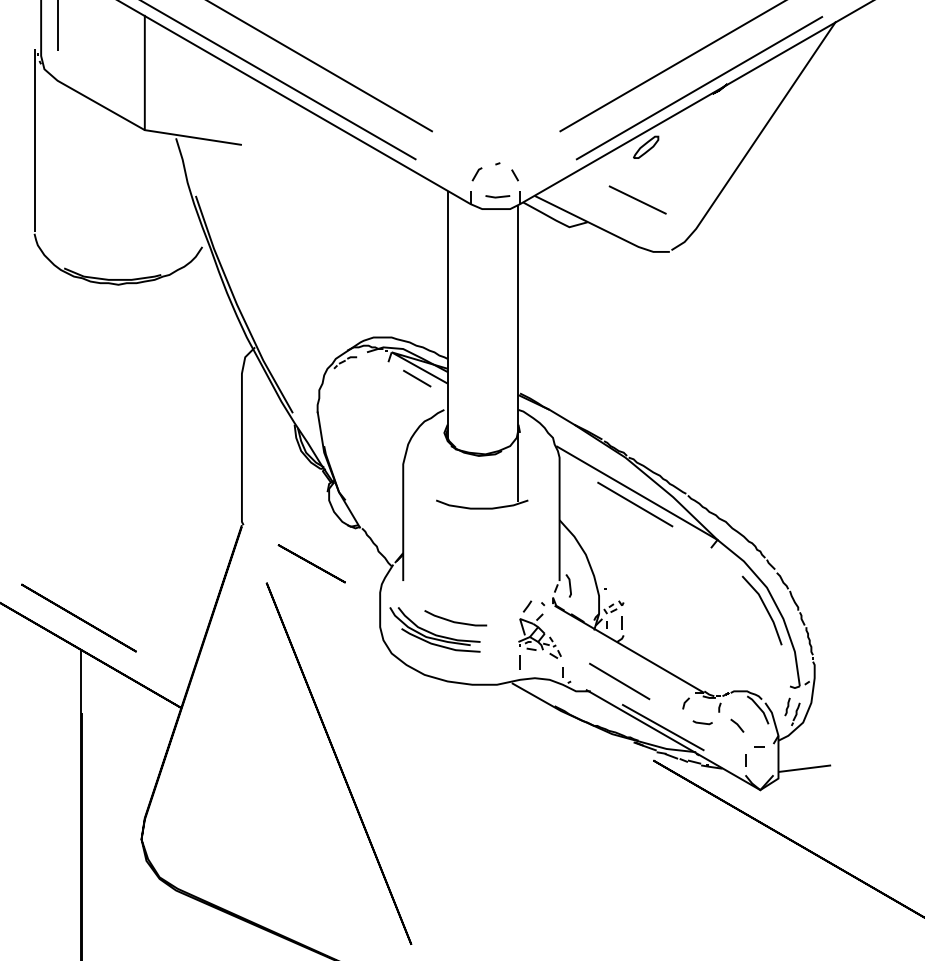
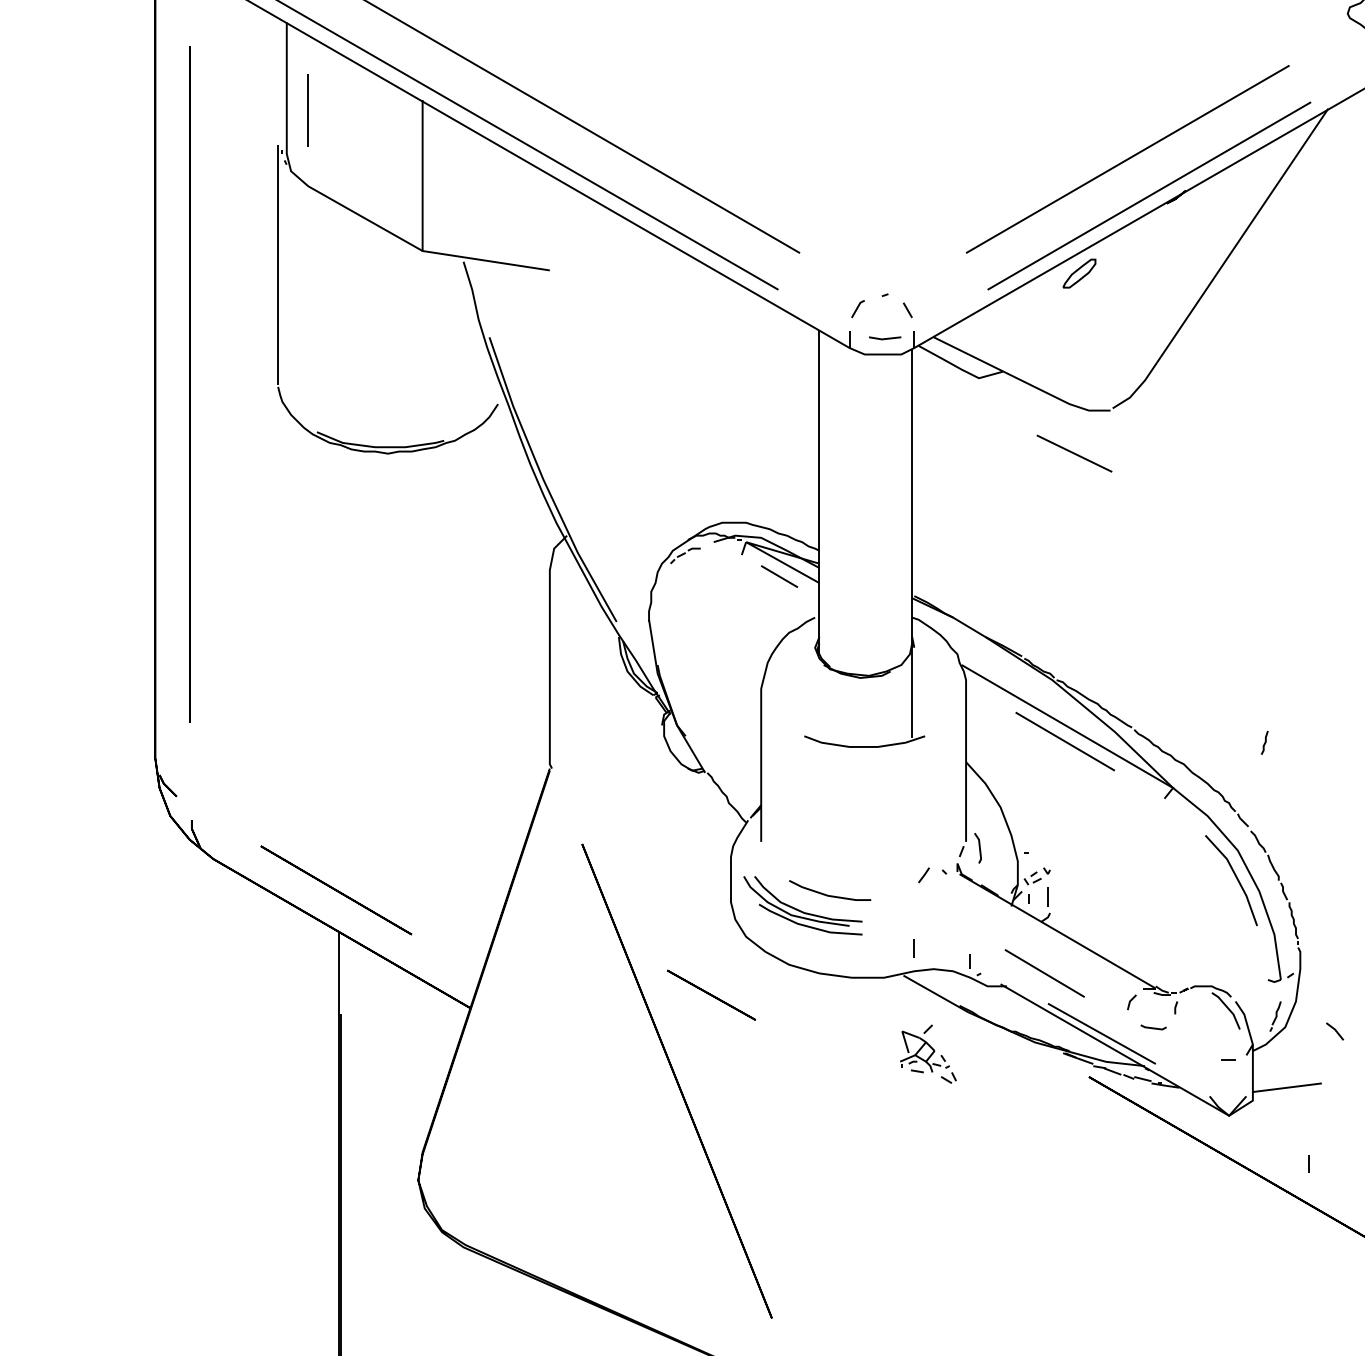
line: (637, 199) -> (1074, 453), moved
line: (311, 563) -> (711, 994), moved
part: (540, 635) -> (928, 1053), moved
line: (787, 706) -> (1264, 742), moved
line: (737, 725) -> (1335, 1031), moved
line: (745, 760) -> (1308, 1163), moved

